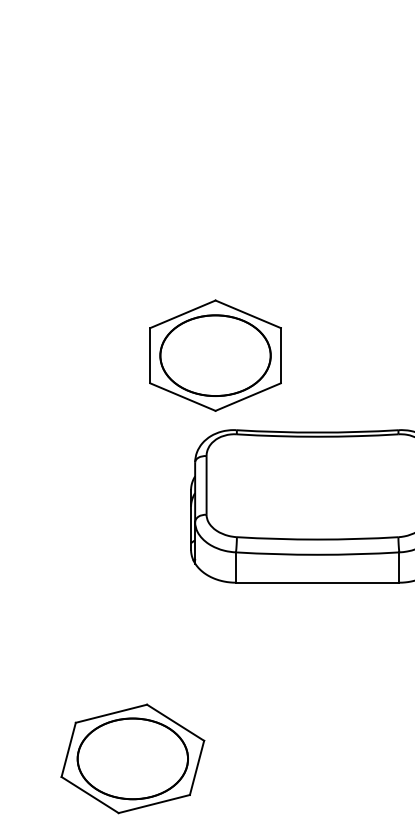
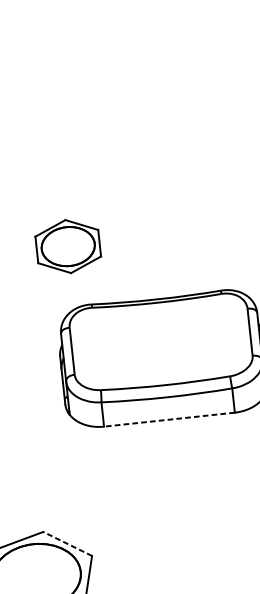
part: (215, 355) -> (68, 246), size x0.6
line: (317, 582) -> (169, 419), solid -> dashed
line: (175, 722) -> (67, 543), solid -> dashed

